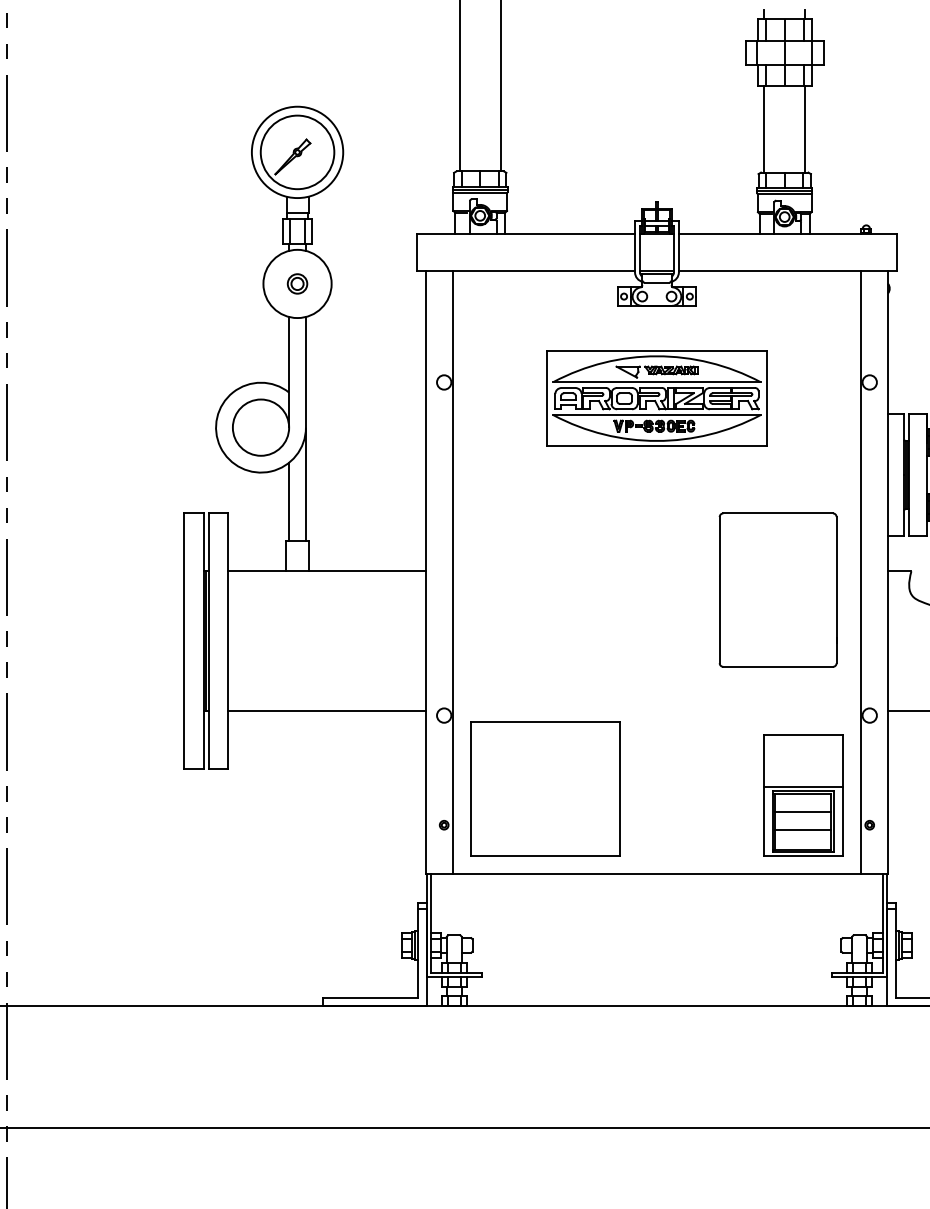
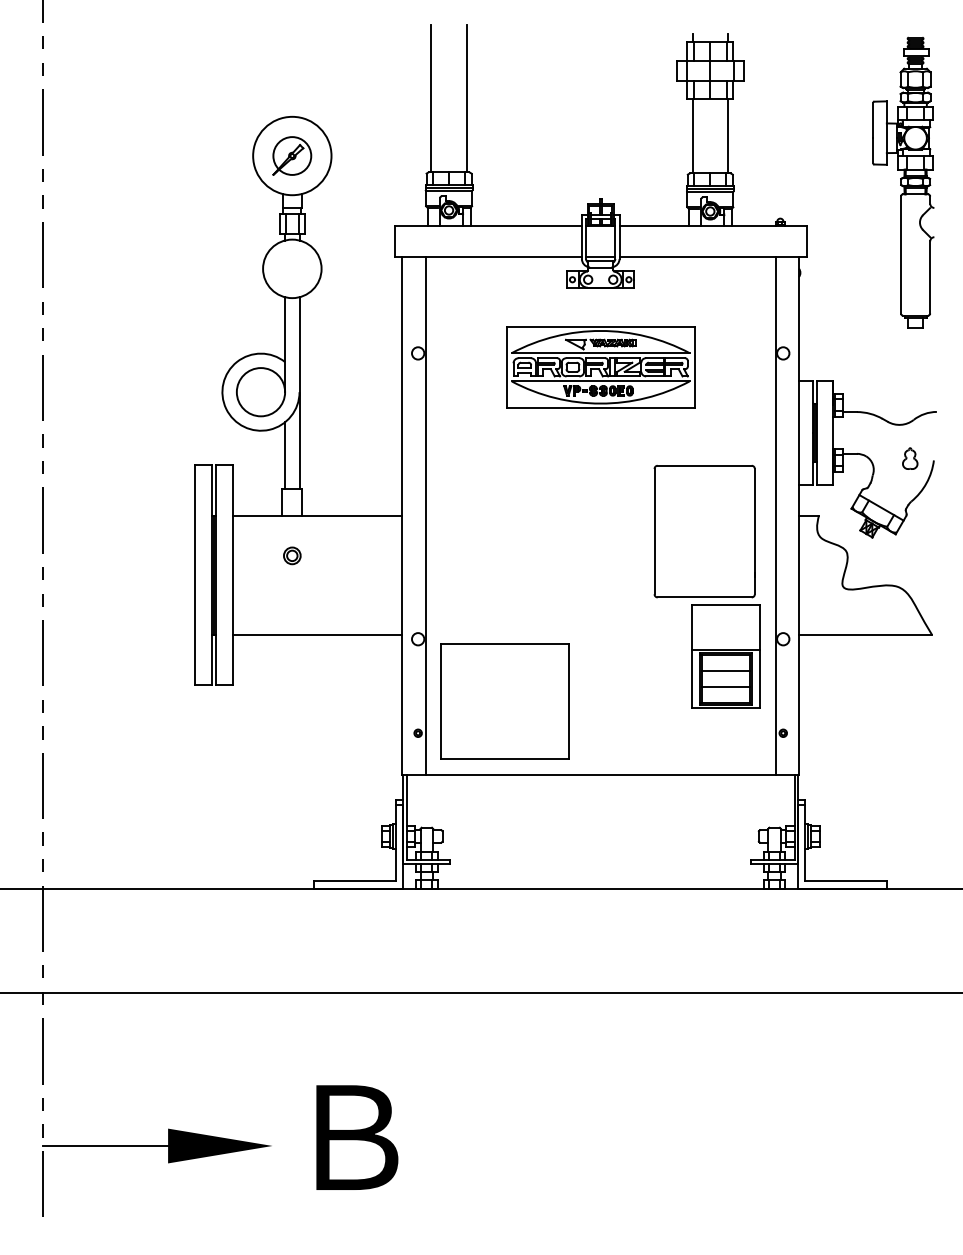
circle: (296, 151) -> (291, 155), size x0.6
part: (297, 283) -> (292, 555), moved
part: (802, 795) -> (725, 656), moved

